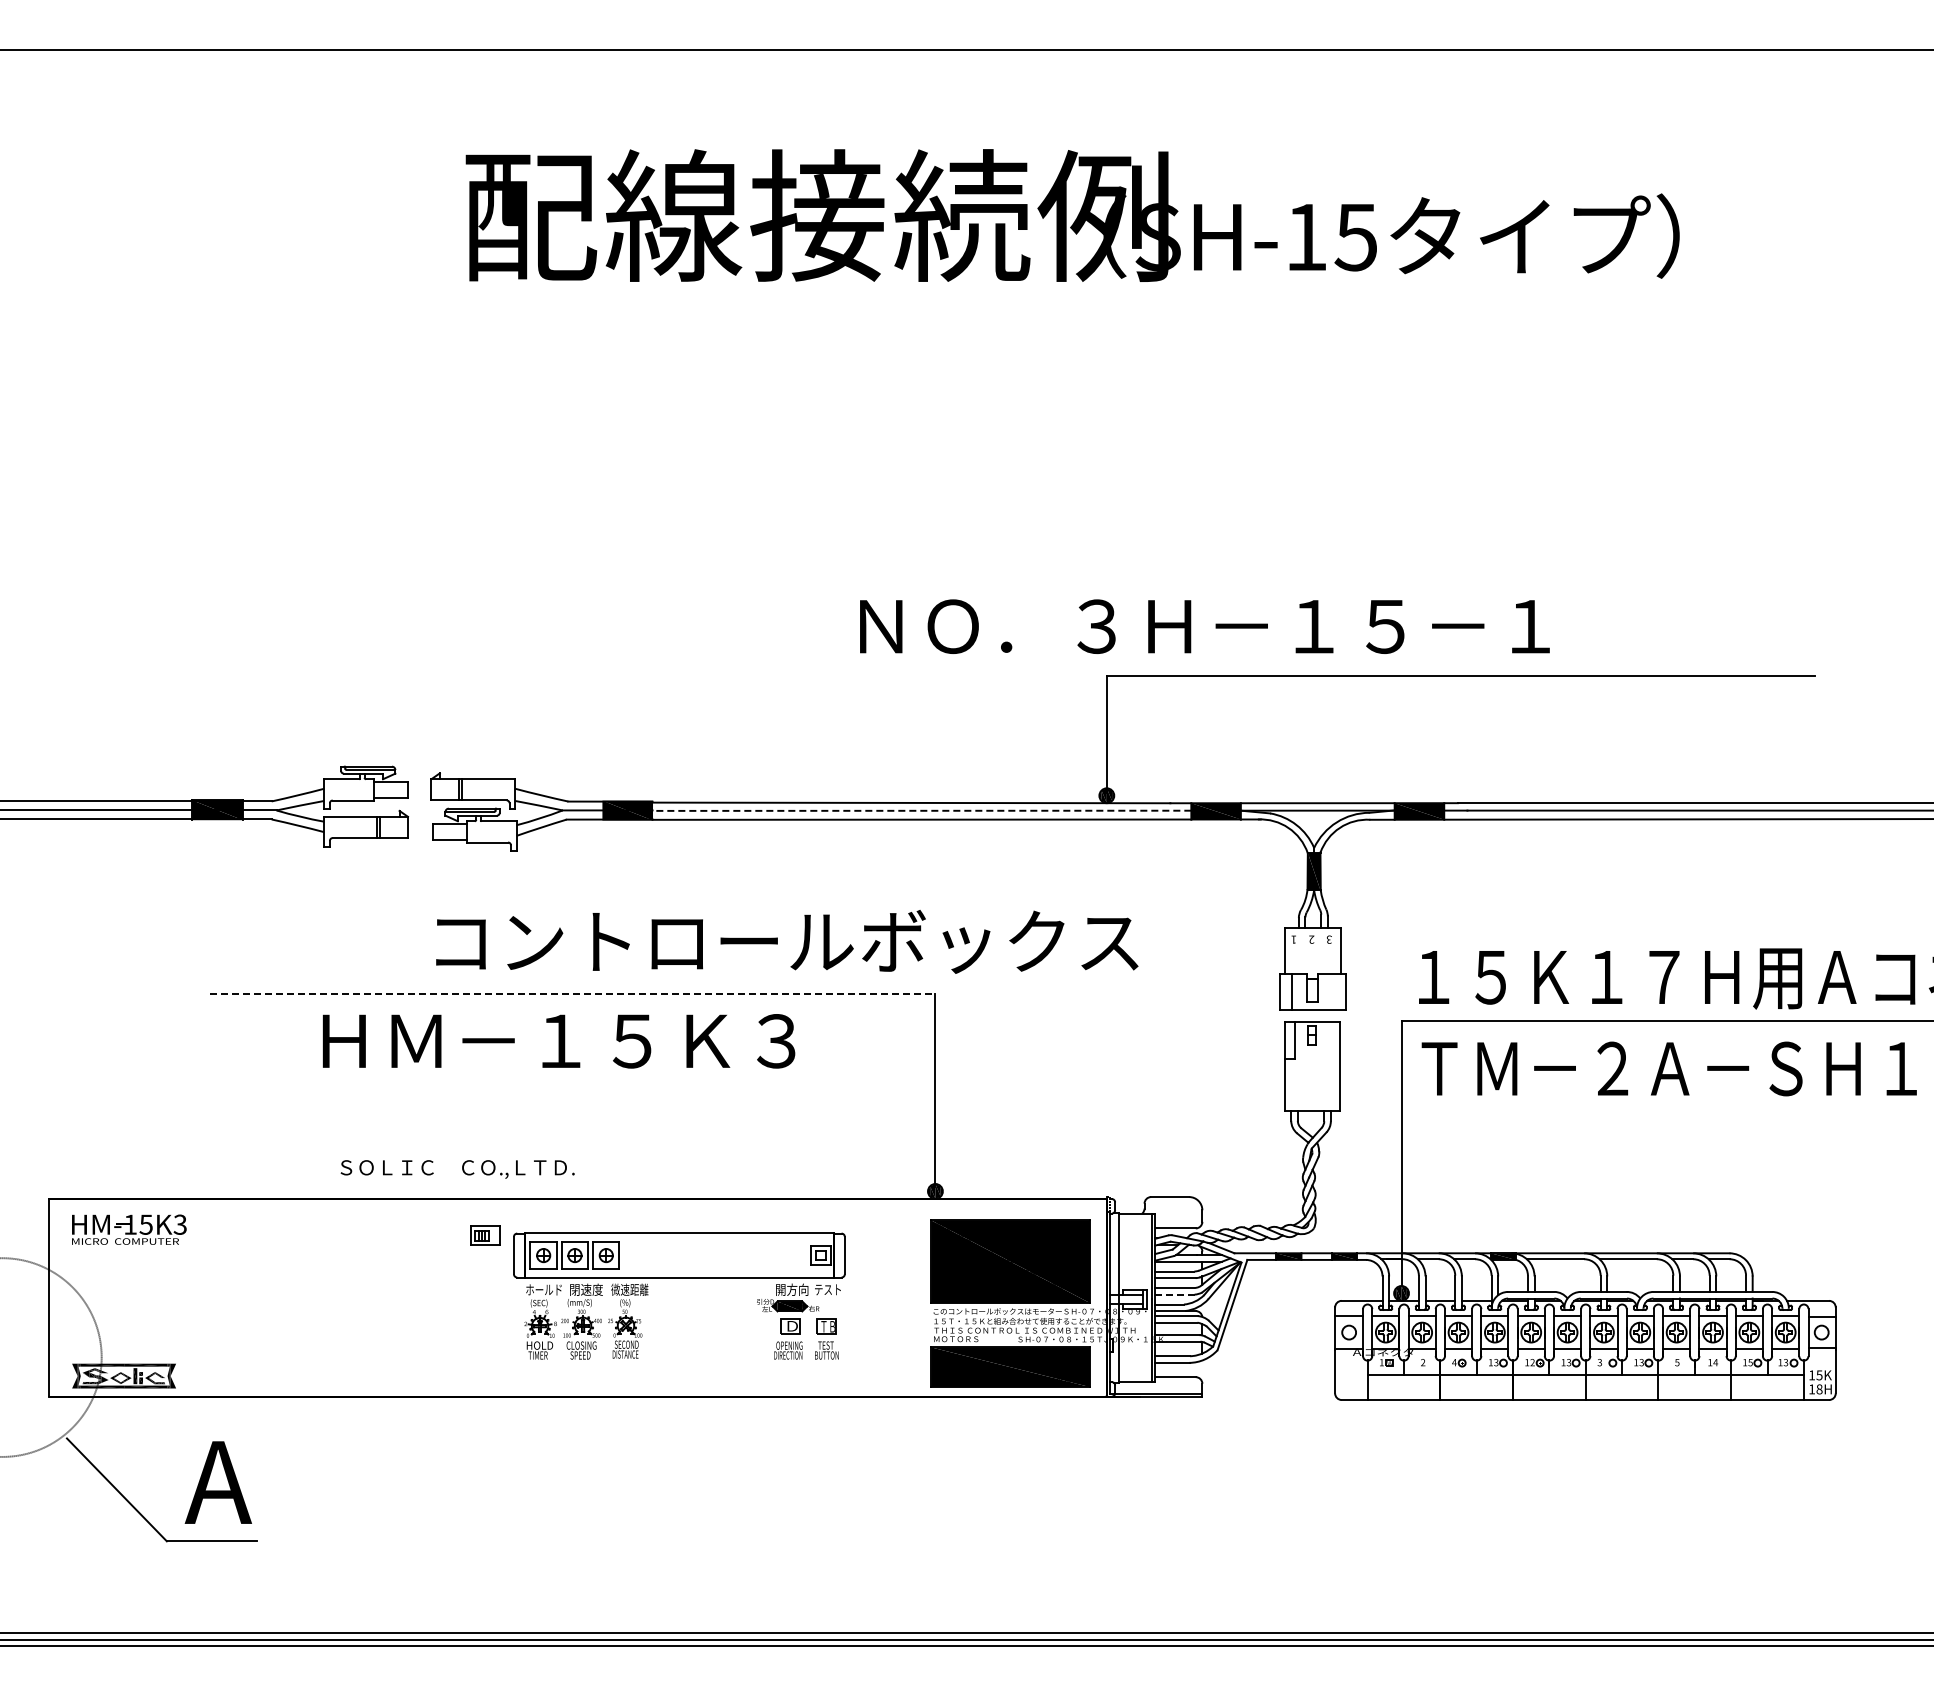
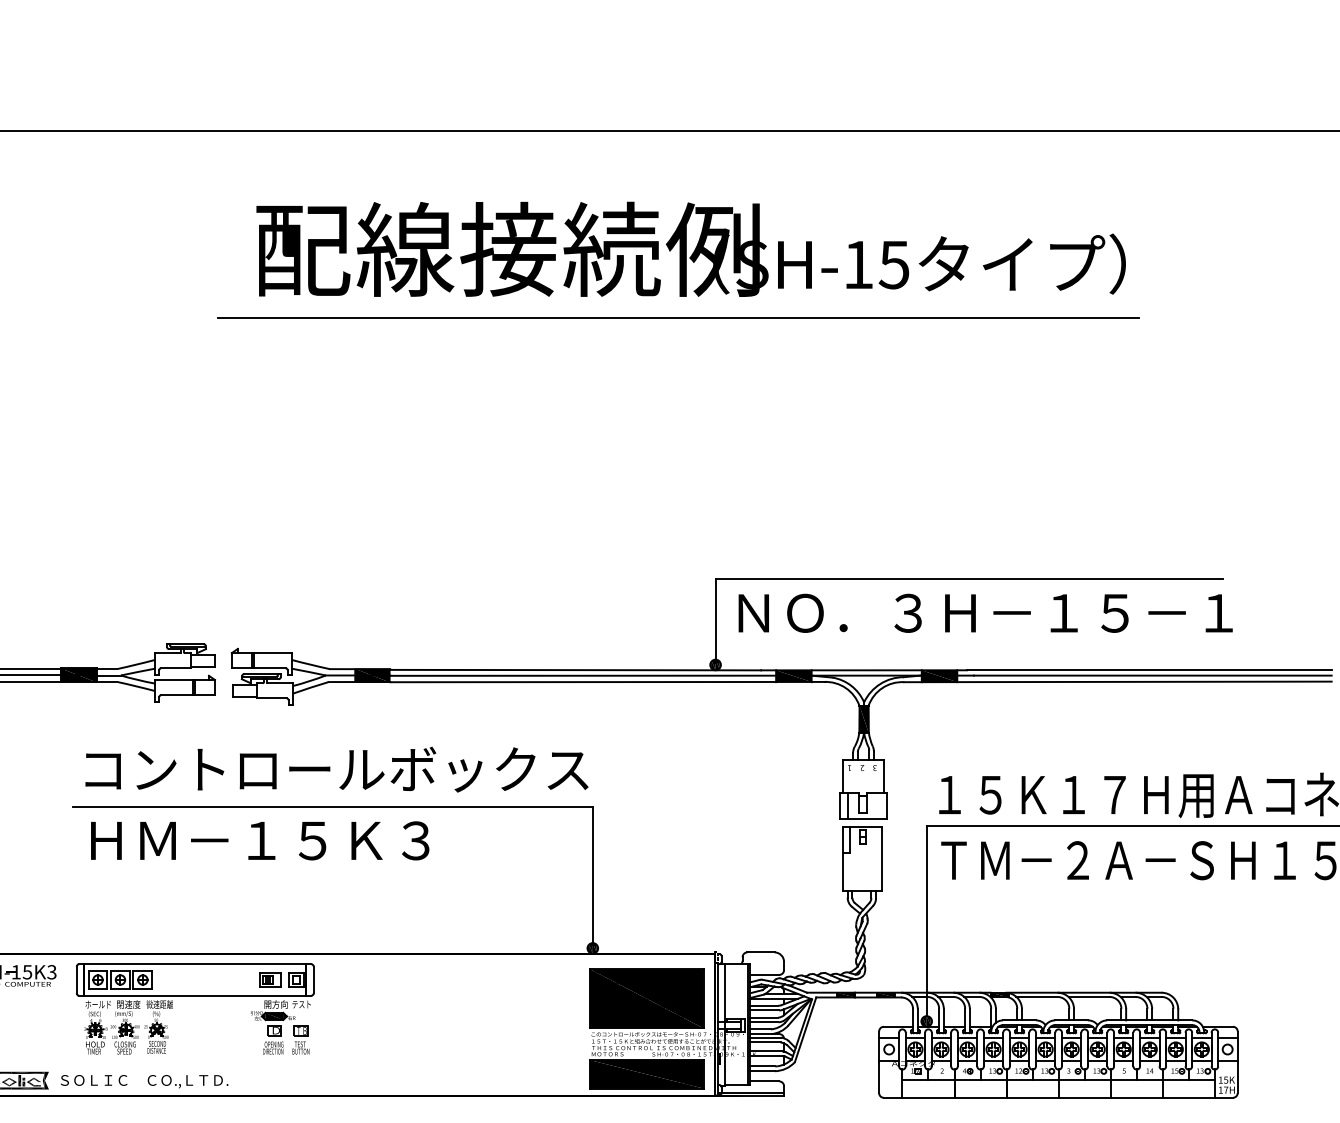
line: (1055, 311) -> (678, 318), added
text: (1204, 626) -> (985, 613), moved
line: (921, 810) -> (582, 675), dashed -> solid
text: (787, 941) -> (337, 769), moved
line: (572, 994) -> (332, 807), dashed -> solid
text: (558, 1041) -> (259, 841), moved
text: (457, 1169) -> (144, 1081), moved
part: (679, 1278) -> (195, 996), moved
line: (1174, 1294) -> (764, 1022), dashed -> solid
text: (1819, 1389) -> (1226, 1090), 18H -> 17H

